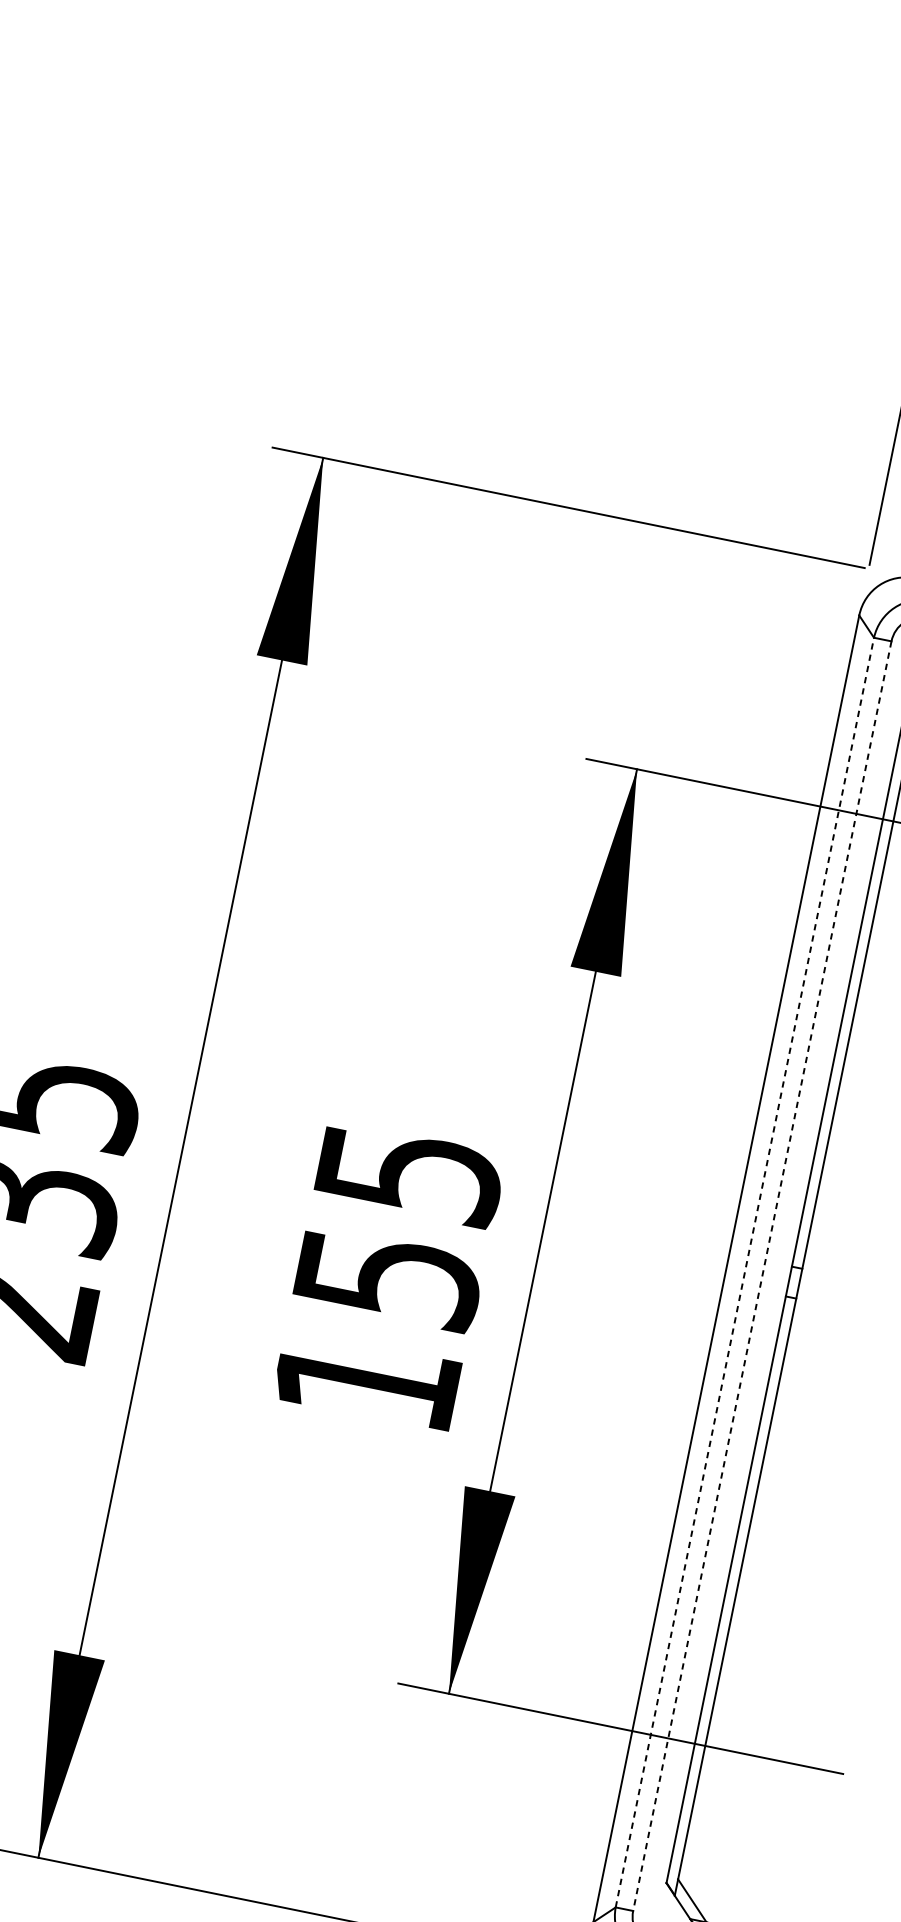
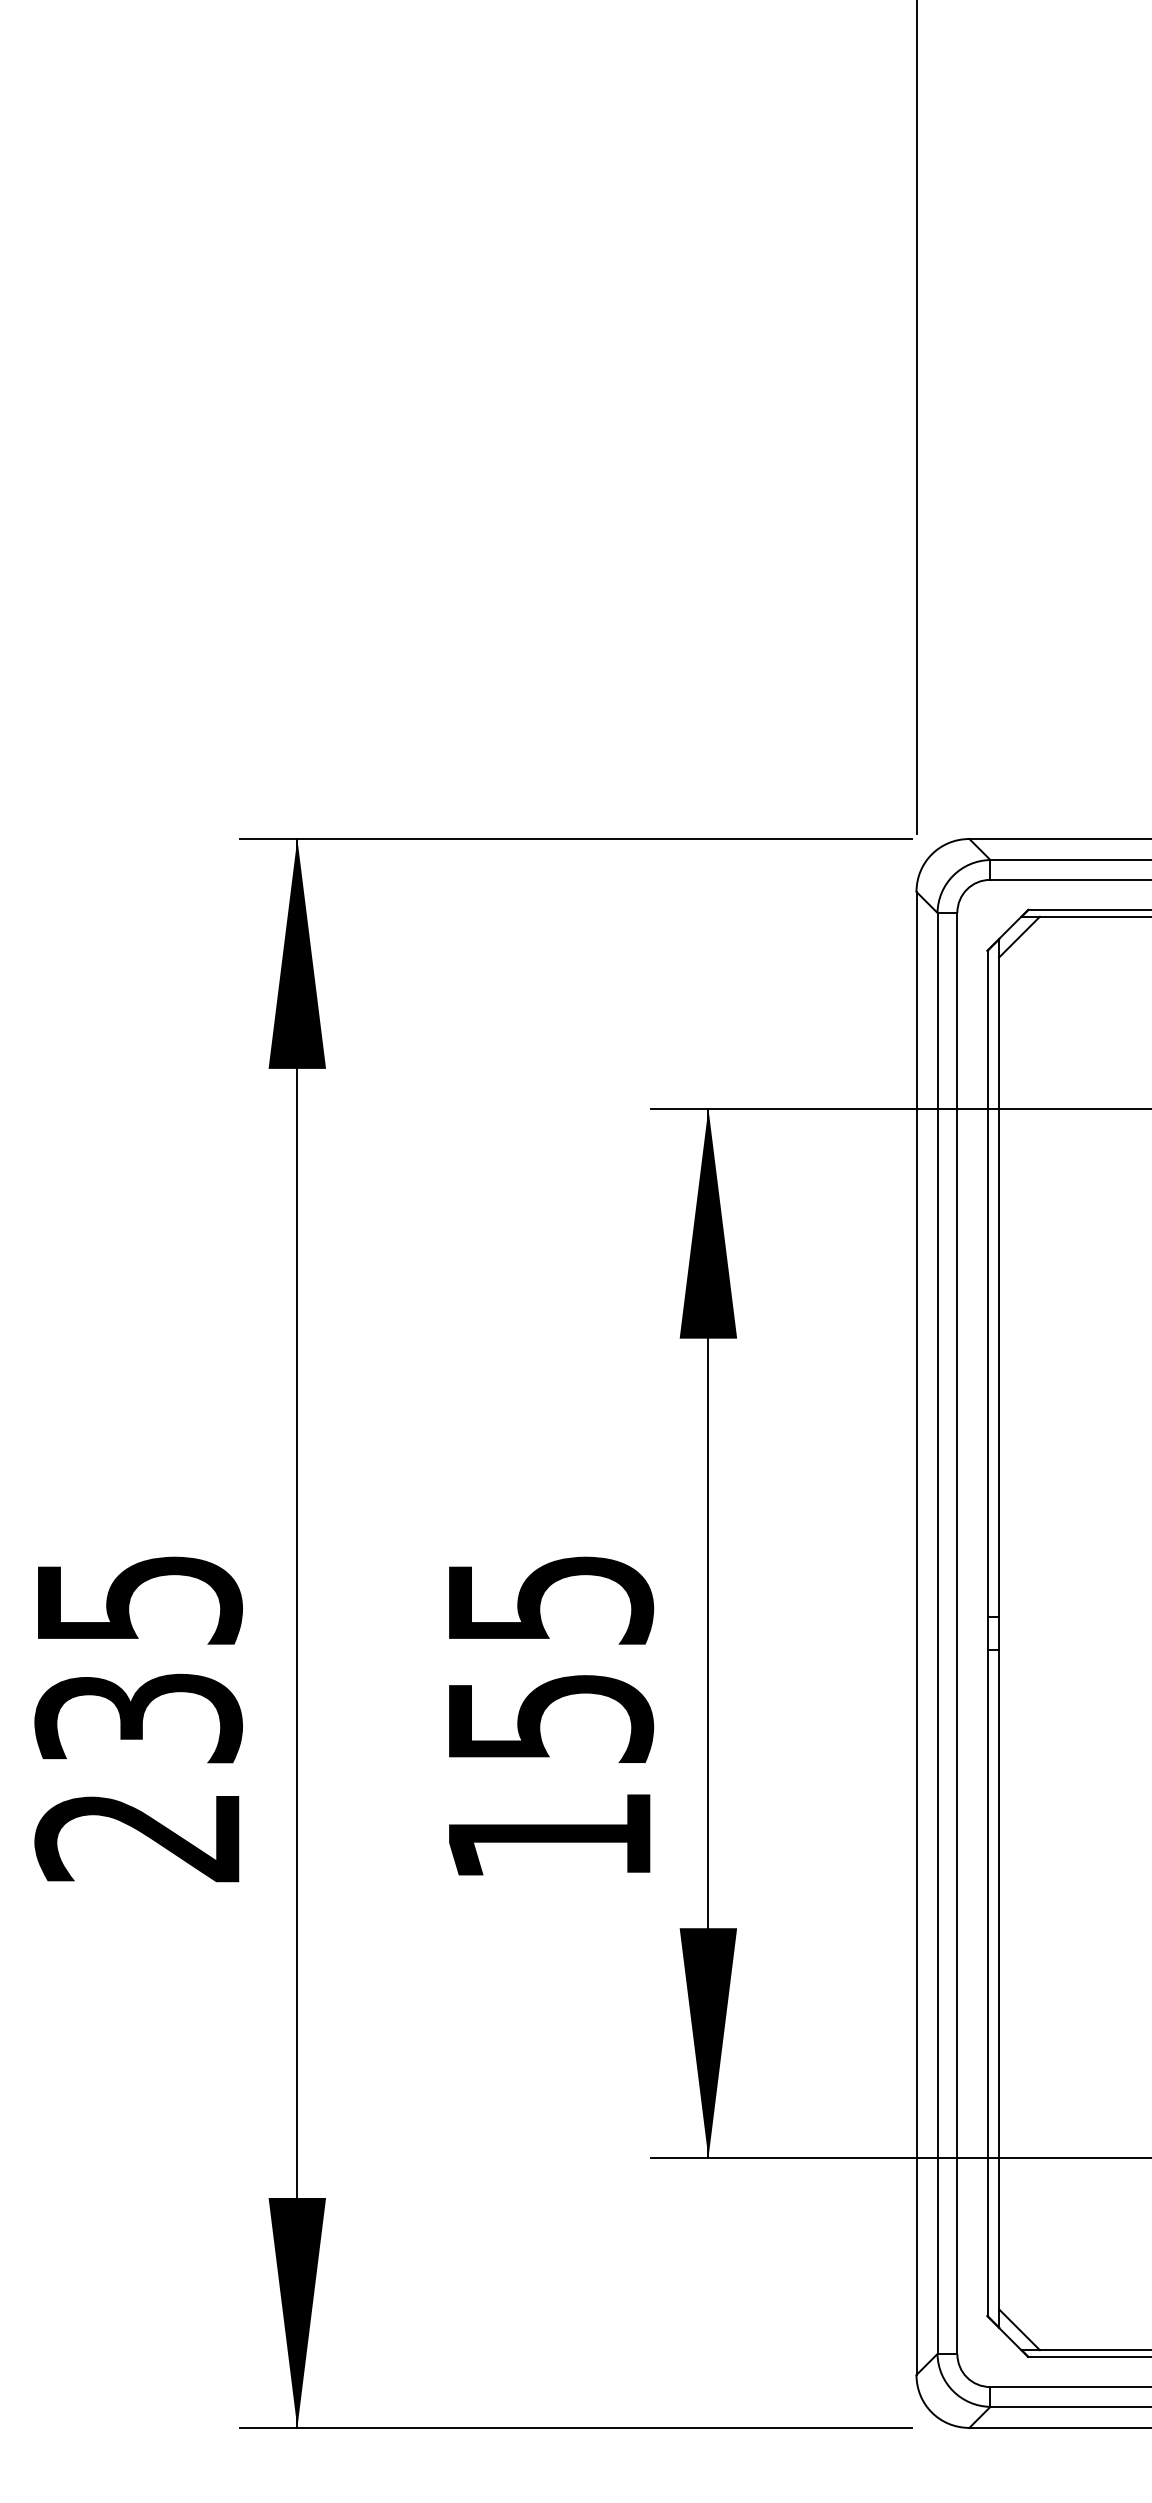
line: (744, 1272) -> (937, 1633), dashed -> solid
line: (762, 1276) -> (957, 1633), dashed -> solid

